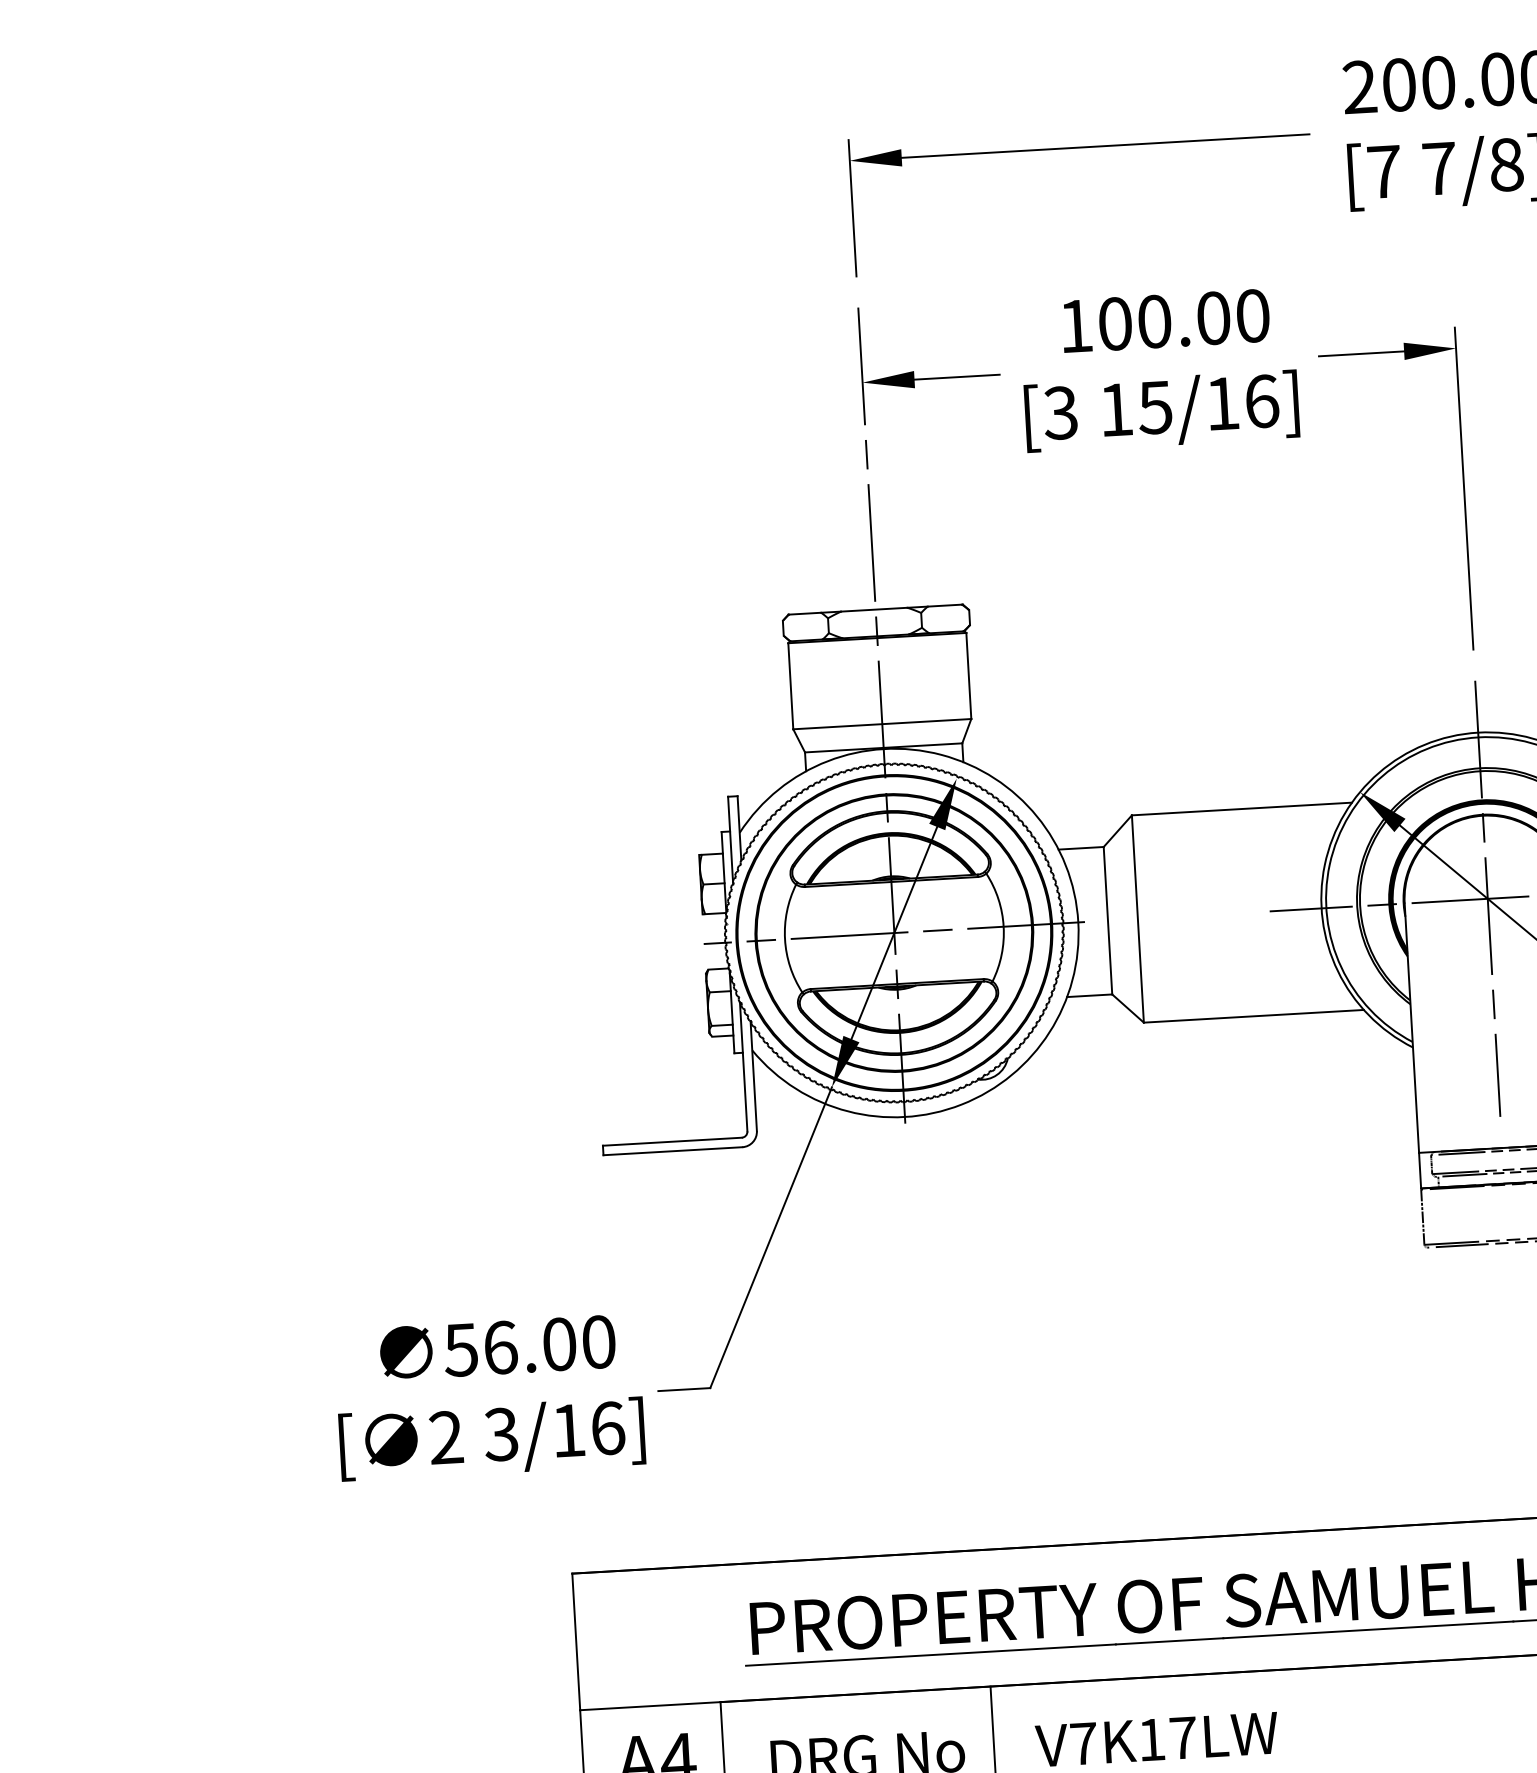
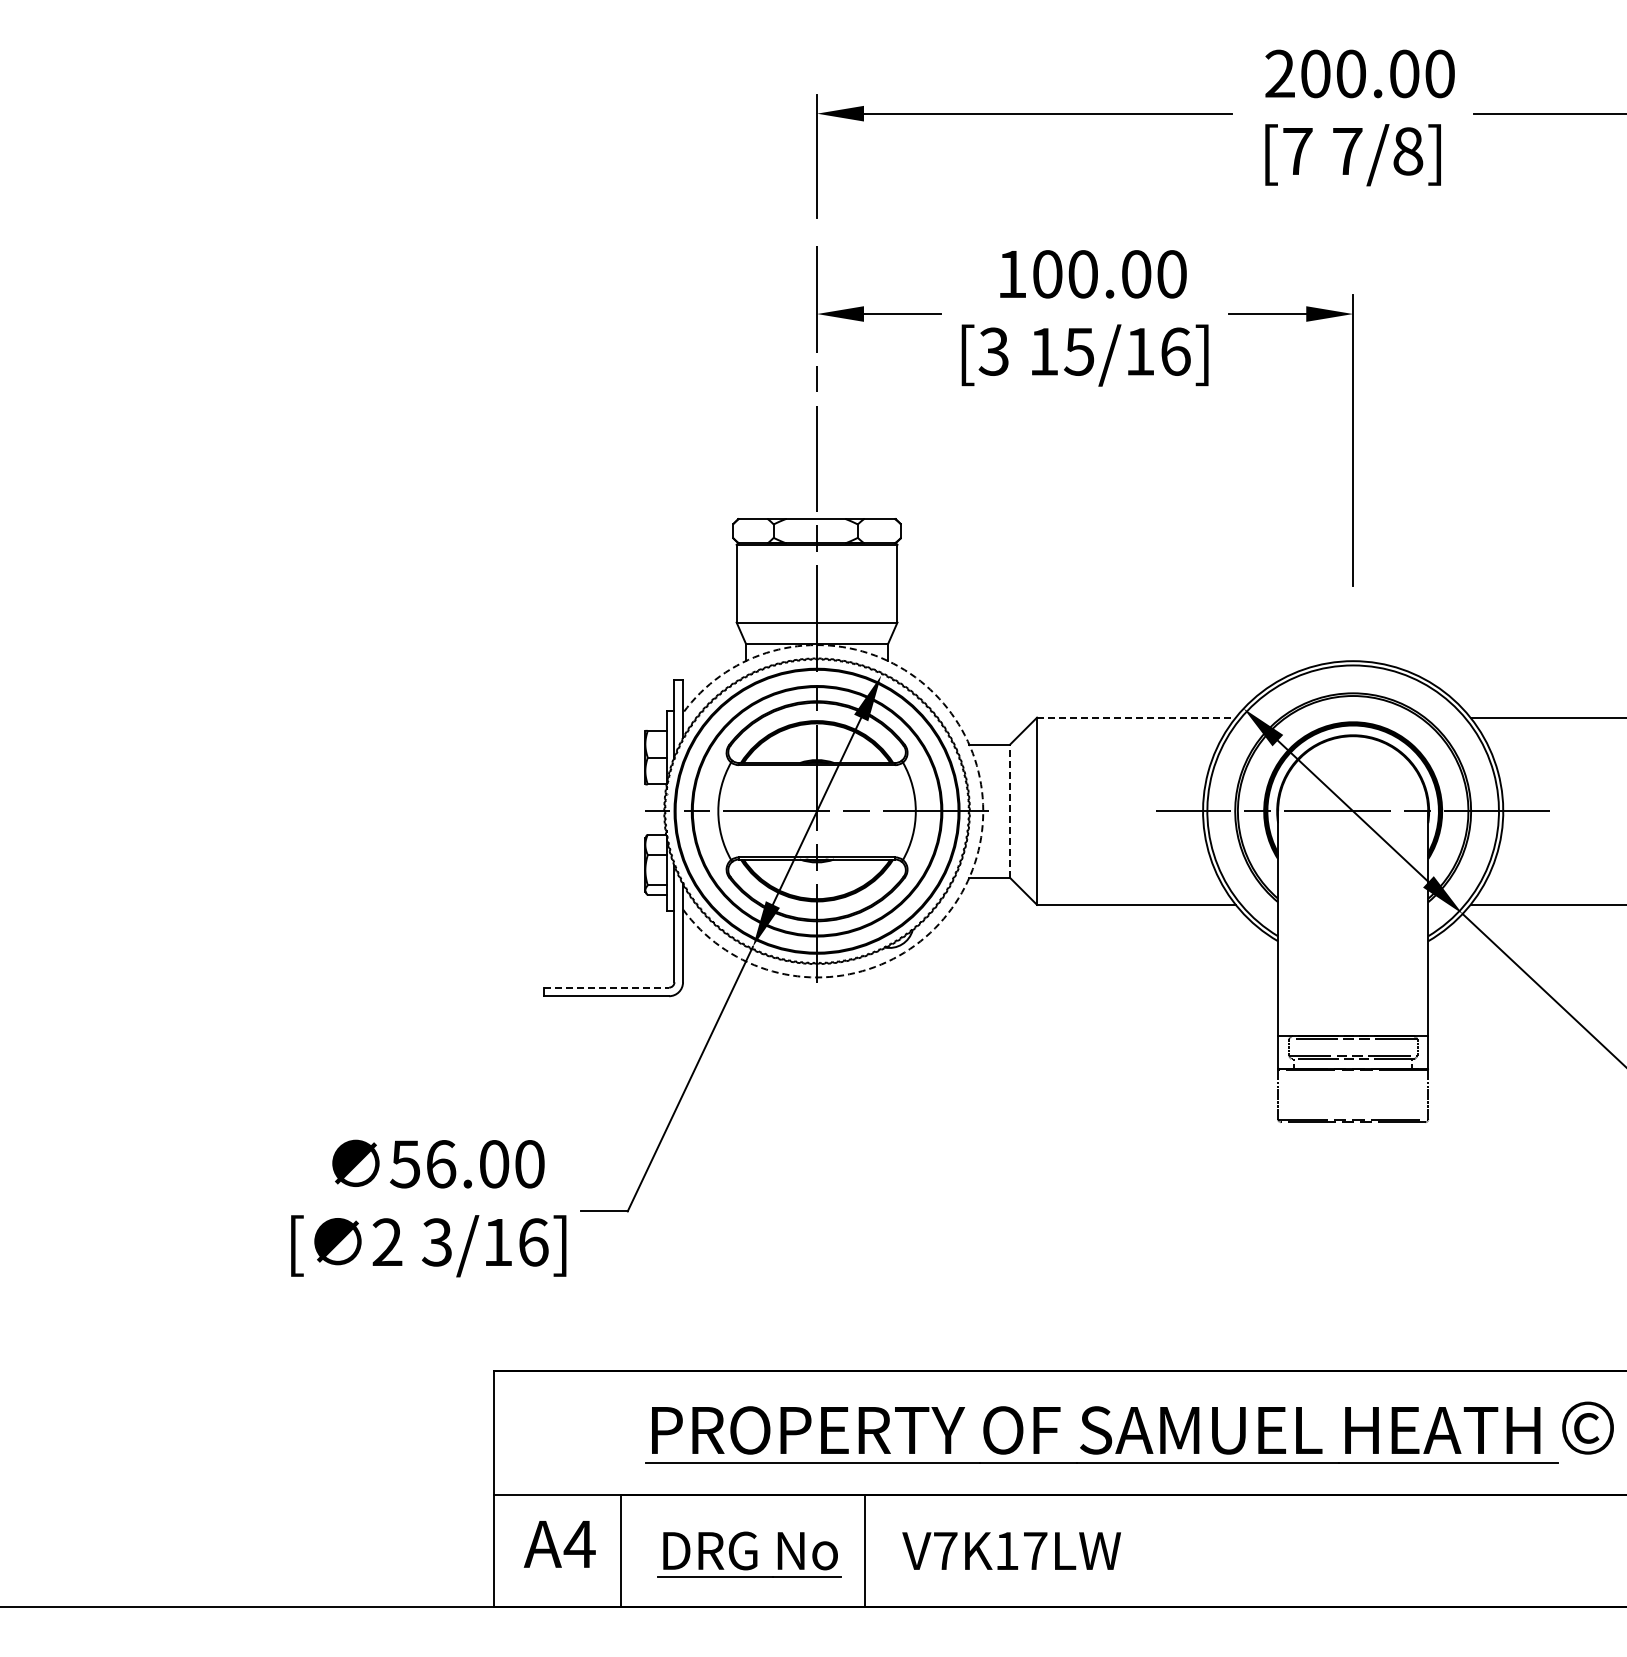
line: (1241, 808) -> (1136, 717), solid -> dashed
line: (1488, 899) -> (1353, 811), removed
line: (1108, 920) -> (1010, 811), solid -> dashed
arc: (1078, 922) -> (983, 811), solid -> dashed
line: (672, 1141) -> (606, 987), solid -> dashed

